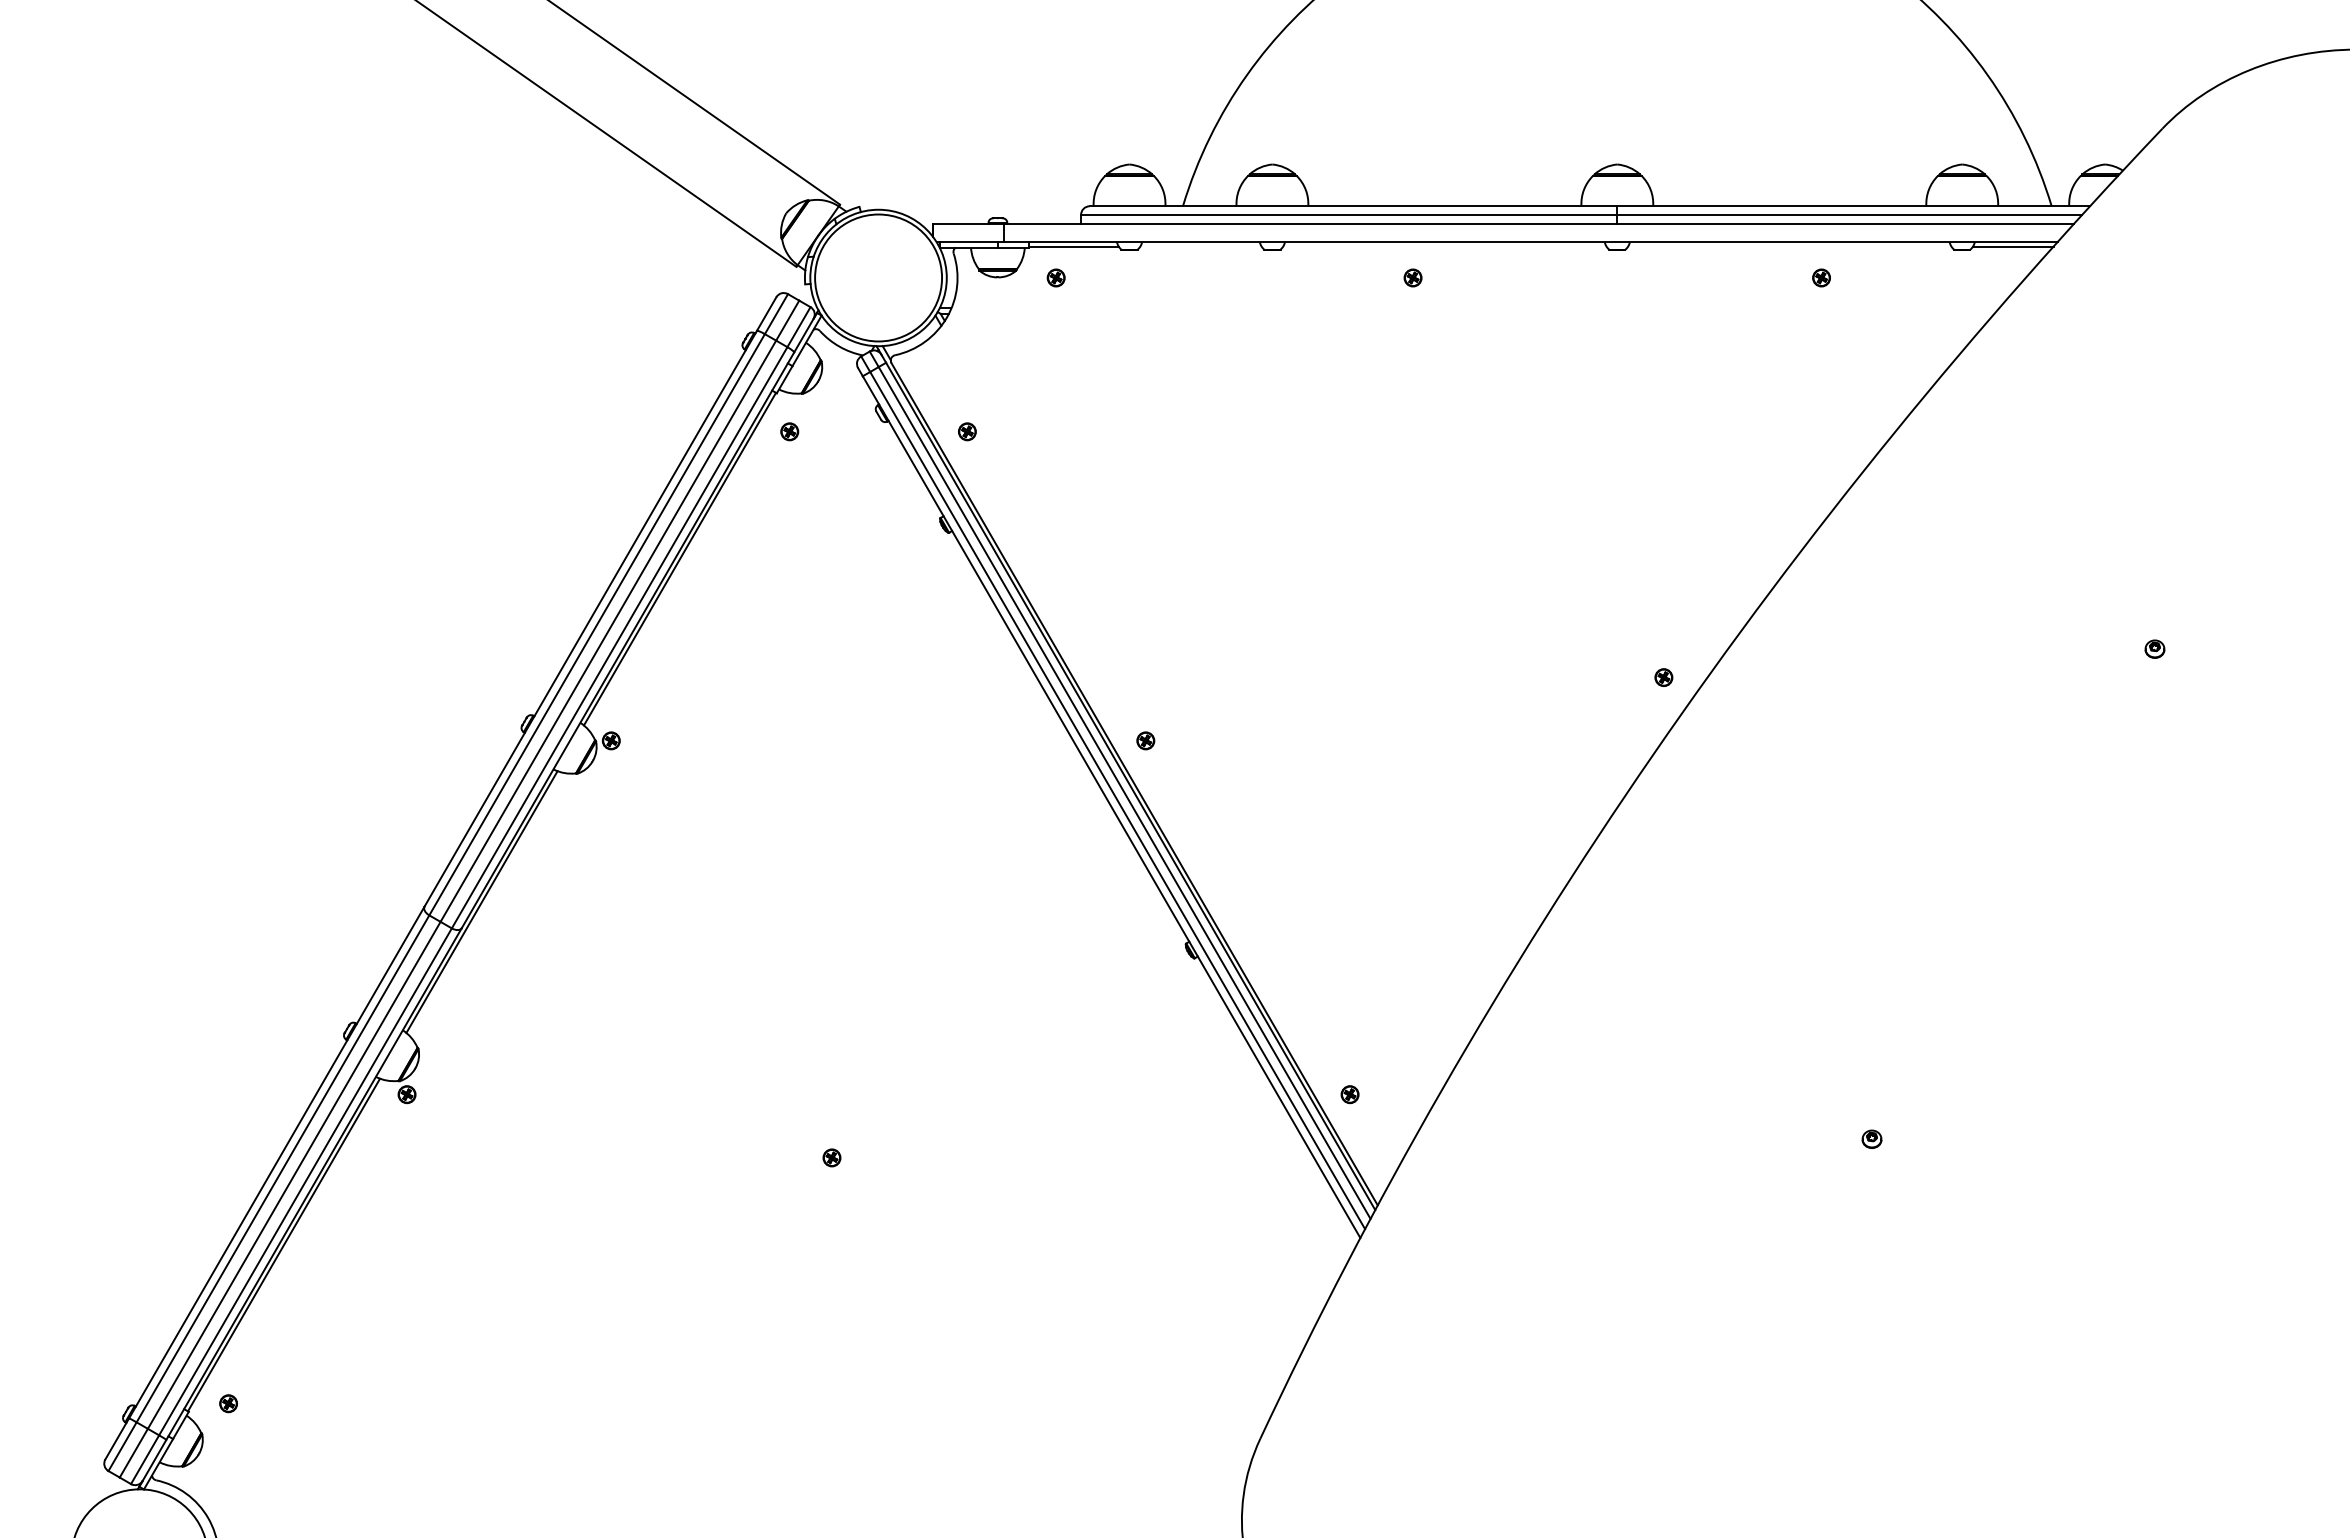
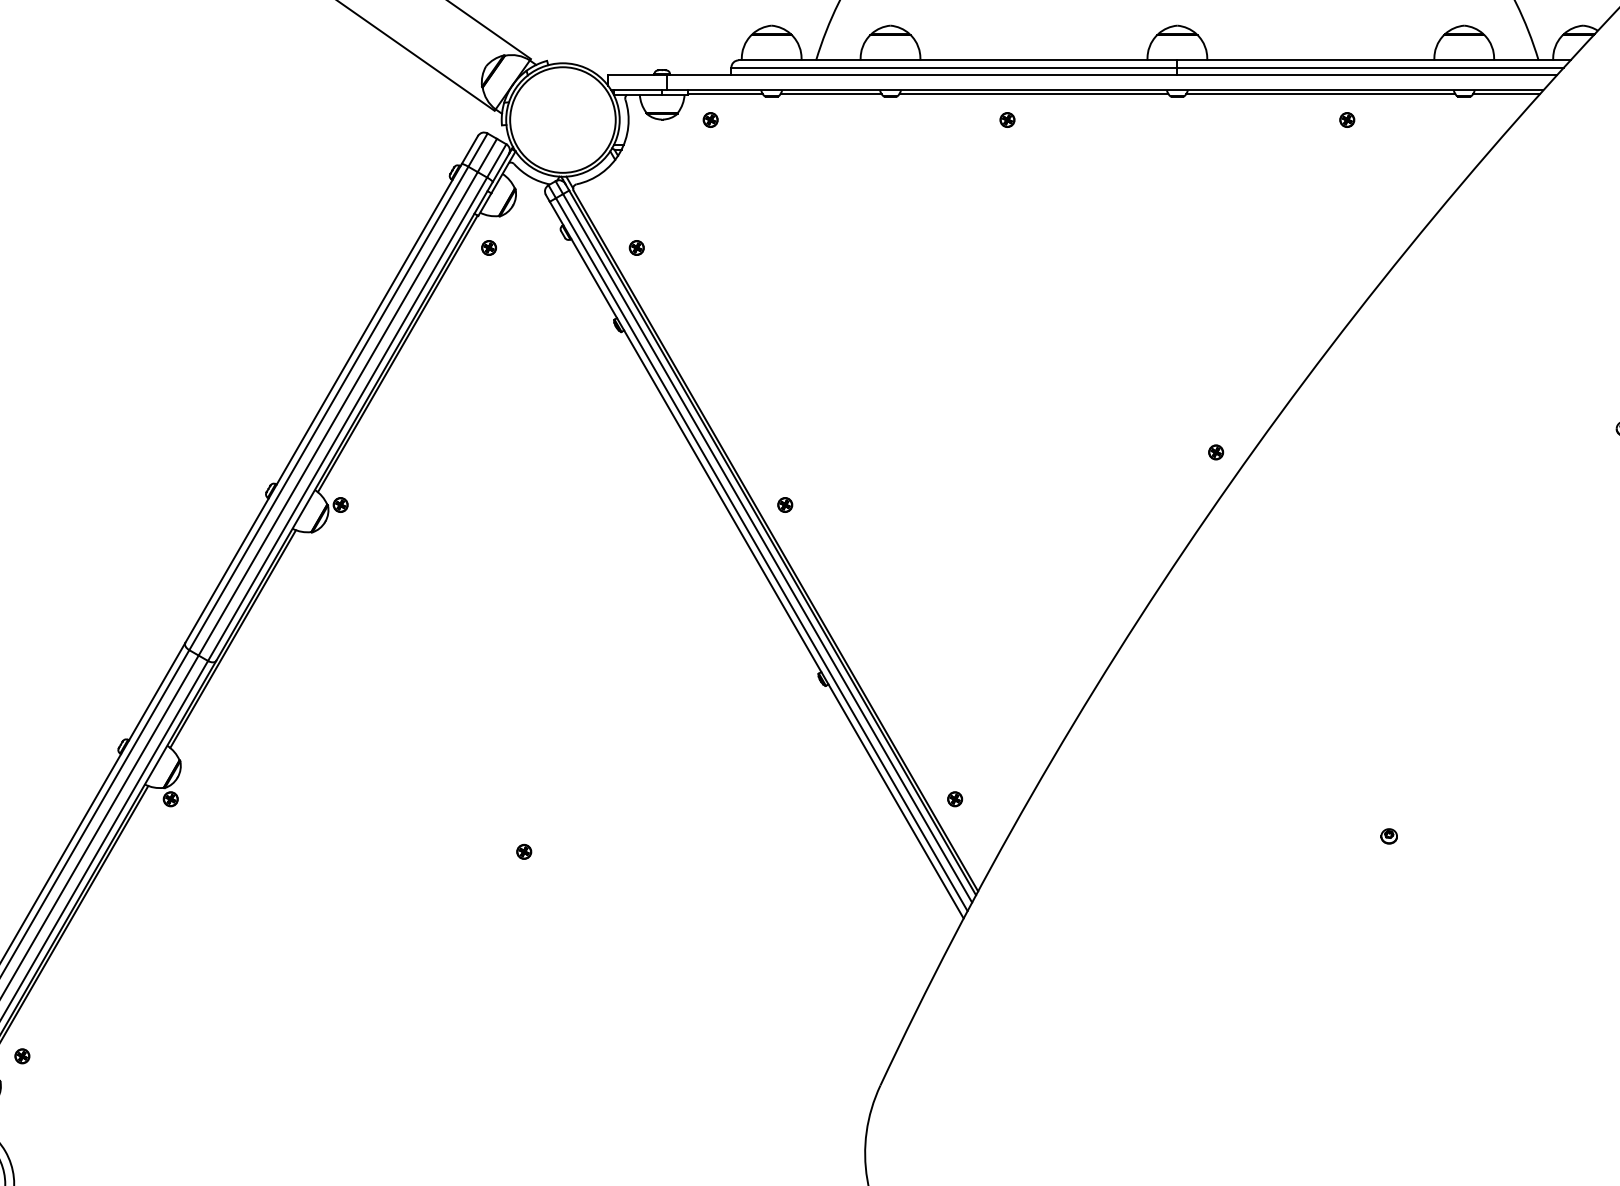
line: (1200, 246) -> (830, 93), added
line: (1444, 246) -> (1033, 93), added
line: (1789, 246) -> (1320, 93), added

